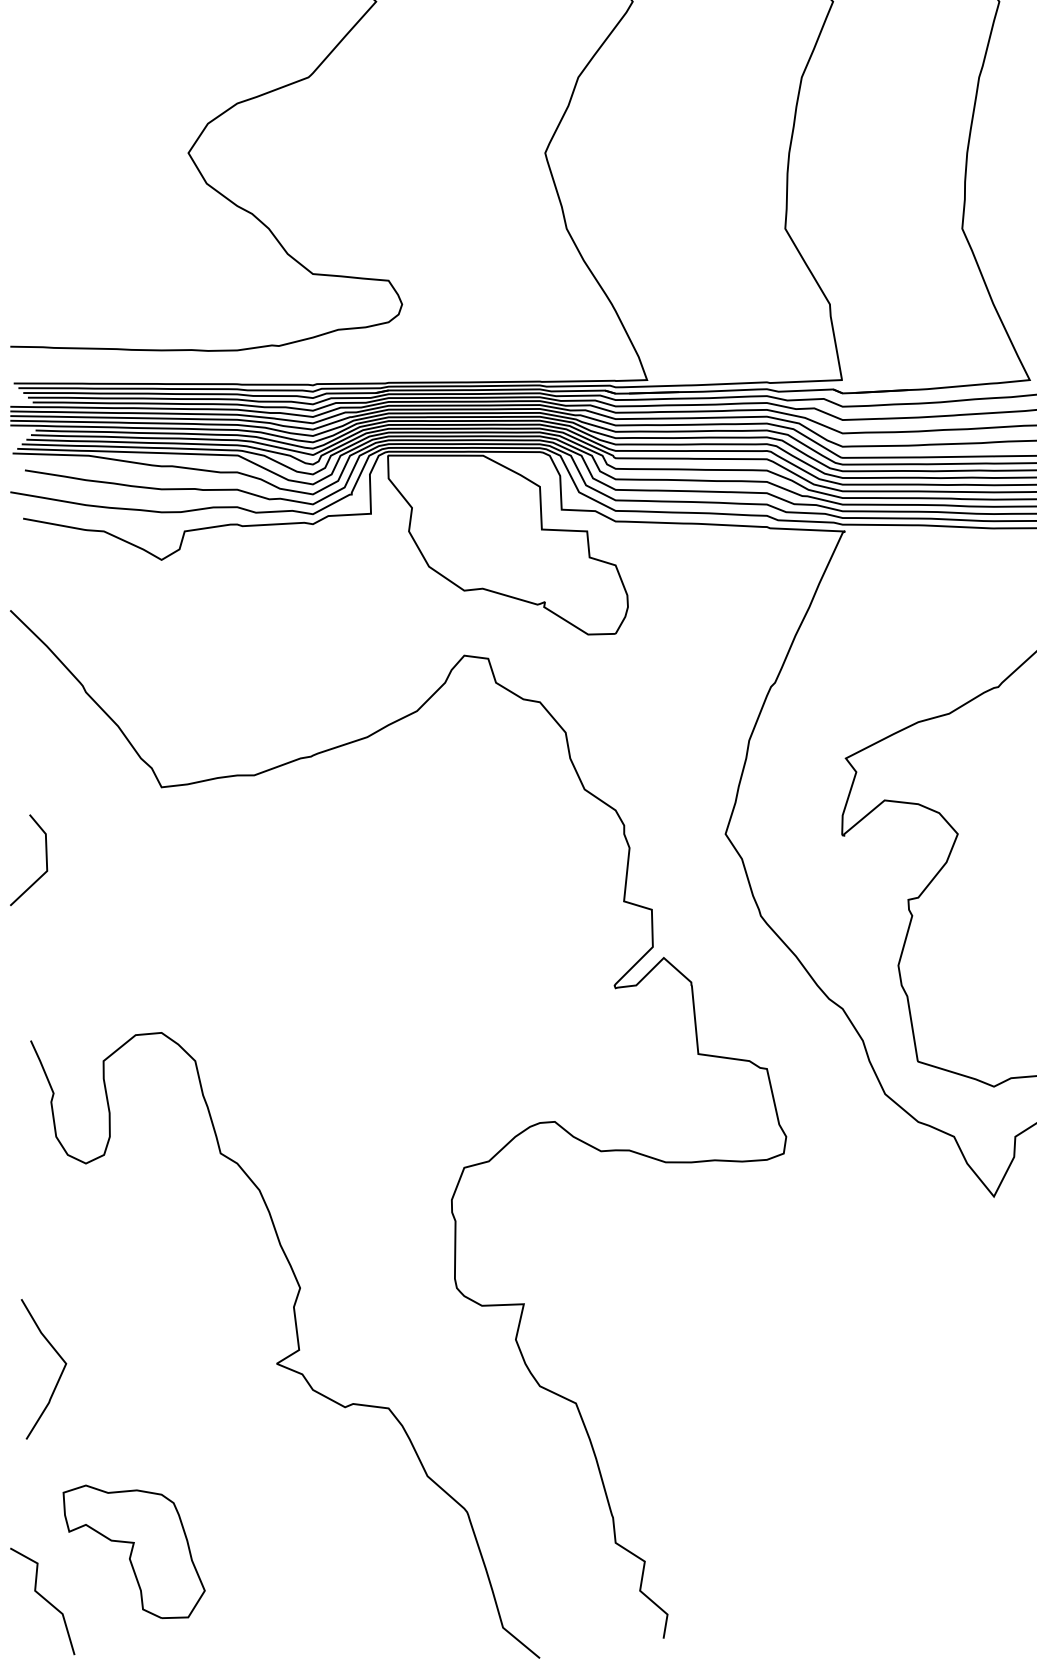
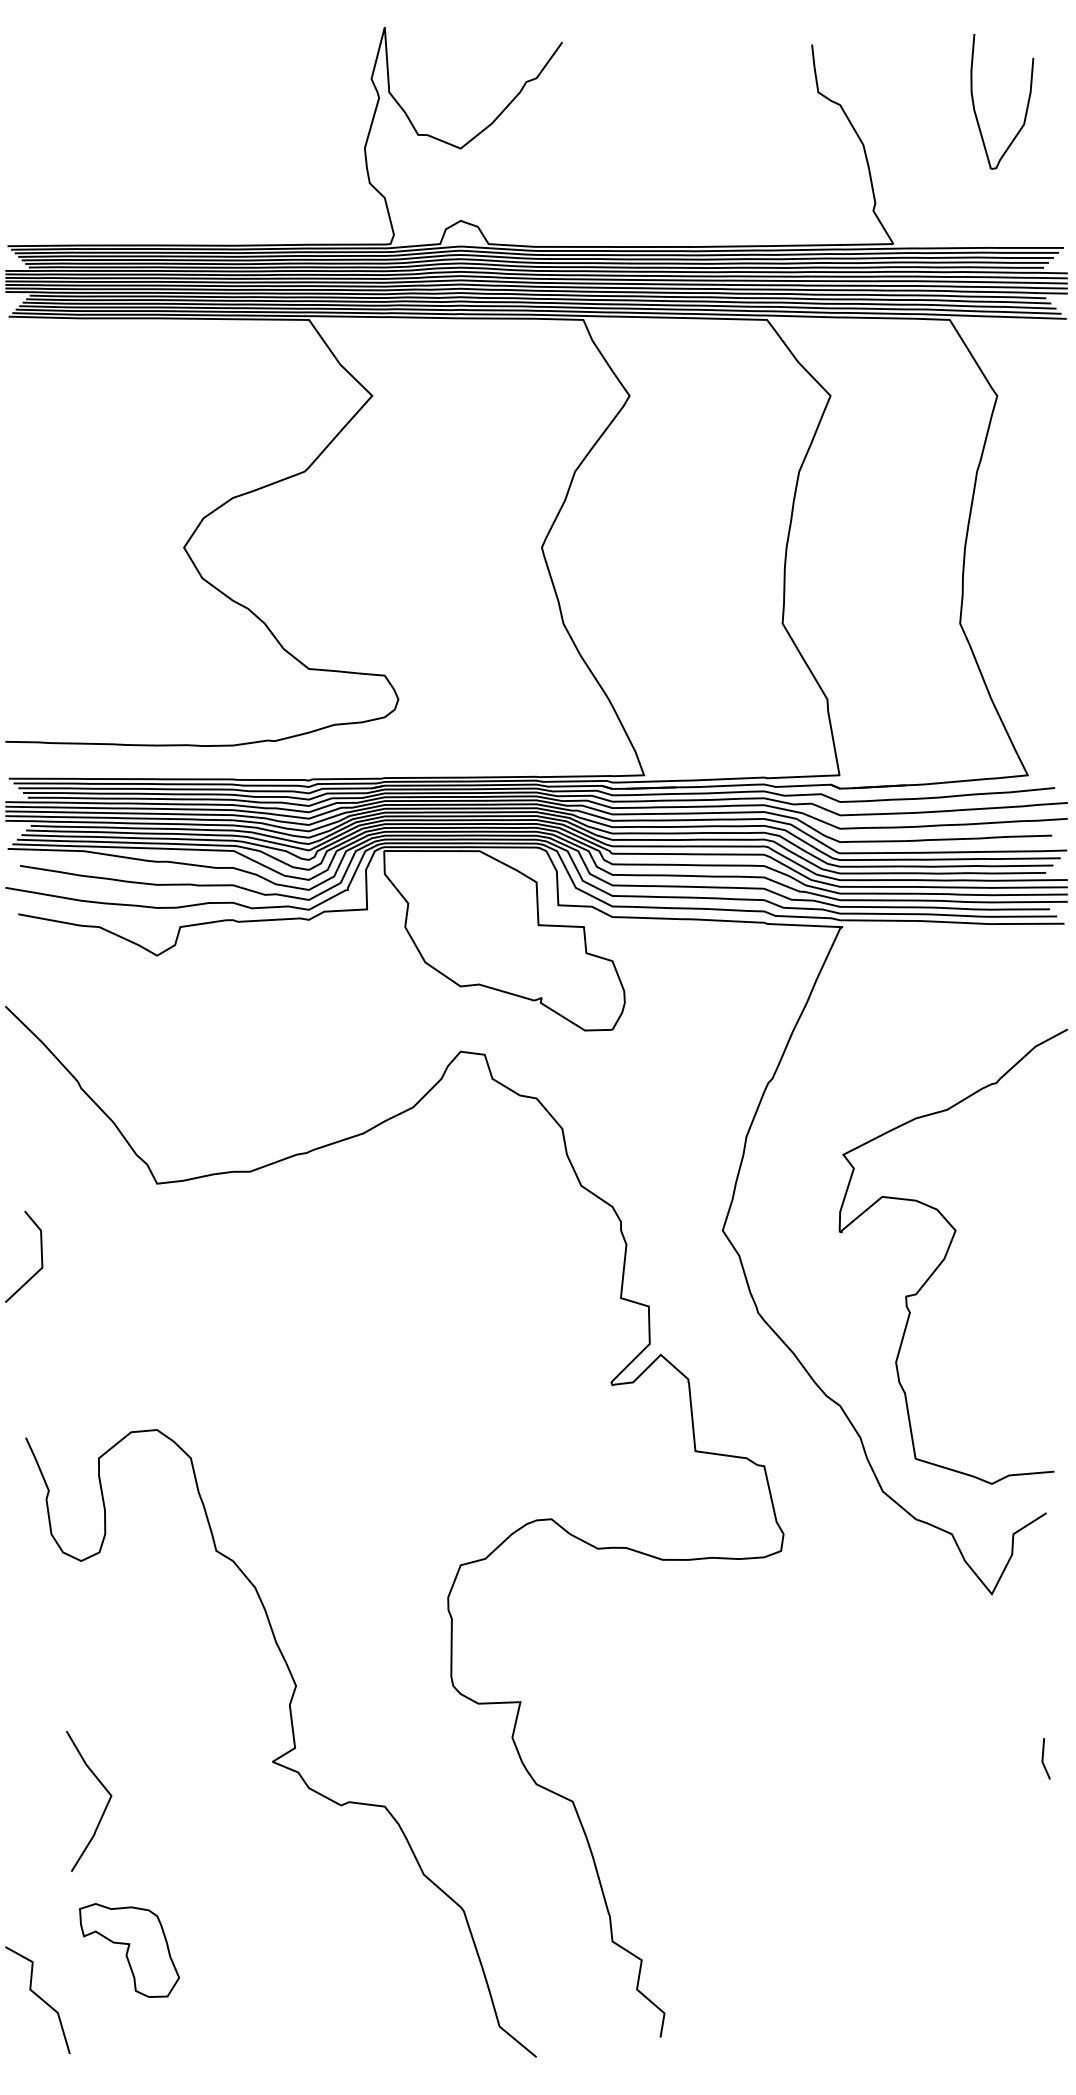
curve: (59, 1376) -> (104, 1808), moved
part: (134, 1551) -> (129, 1950), size x0.7

